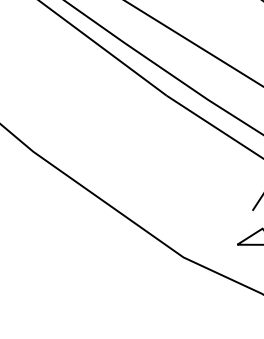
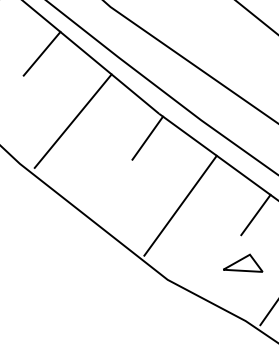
line: (48, 42) -> (41, 53), added
line: (82, 106) -> (72, 120), added
line: (156, 119) -> (147, 137), added
line: (192, 184) -> (180, 205), added

